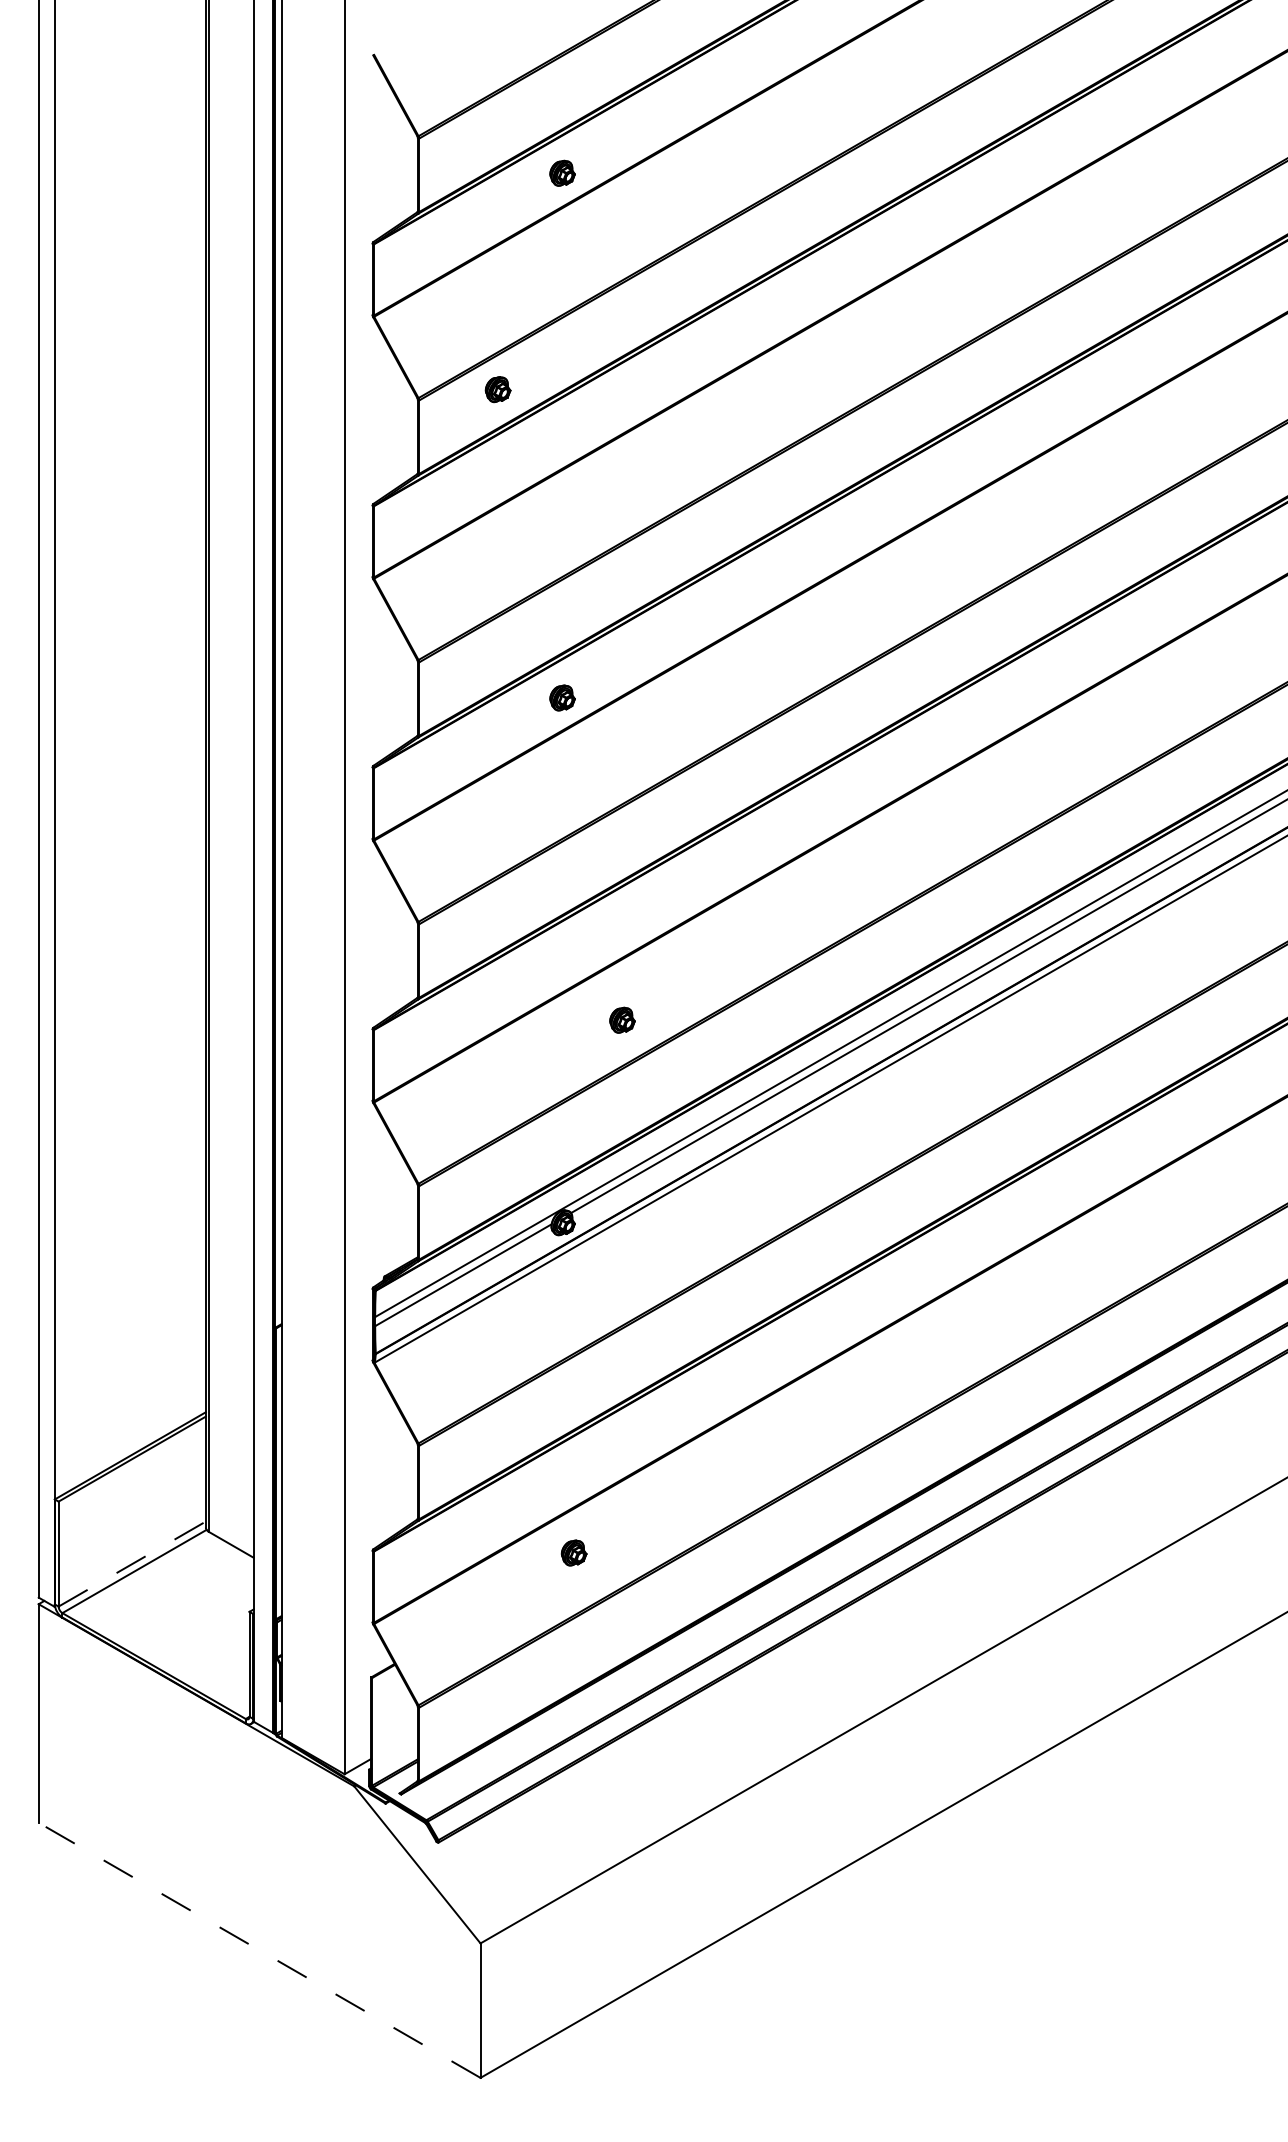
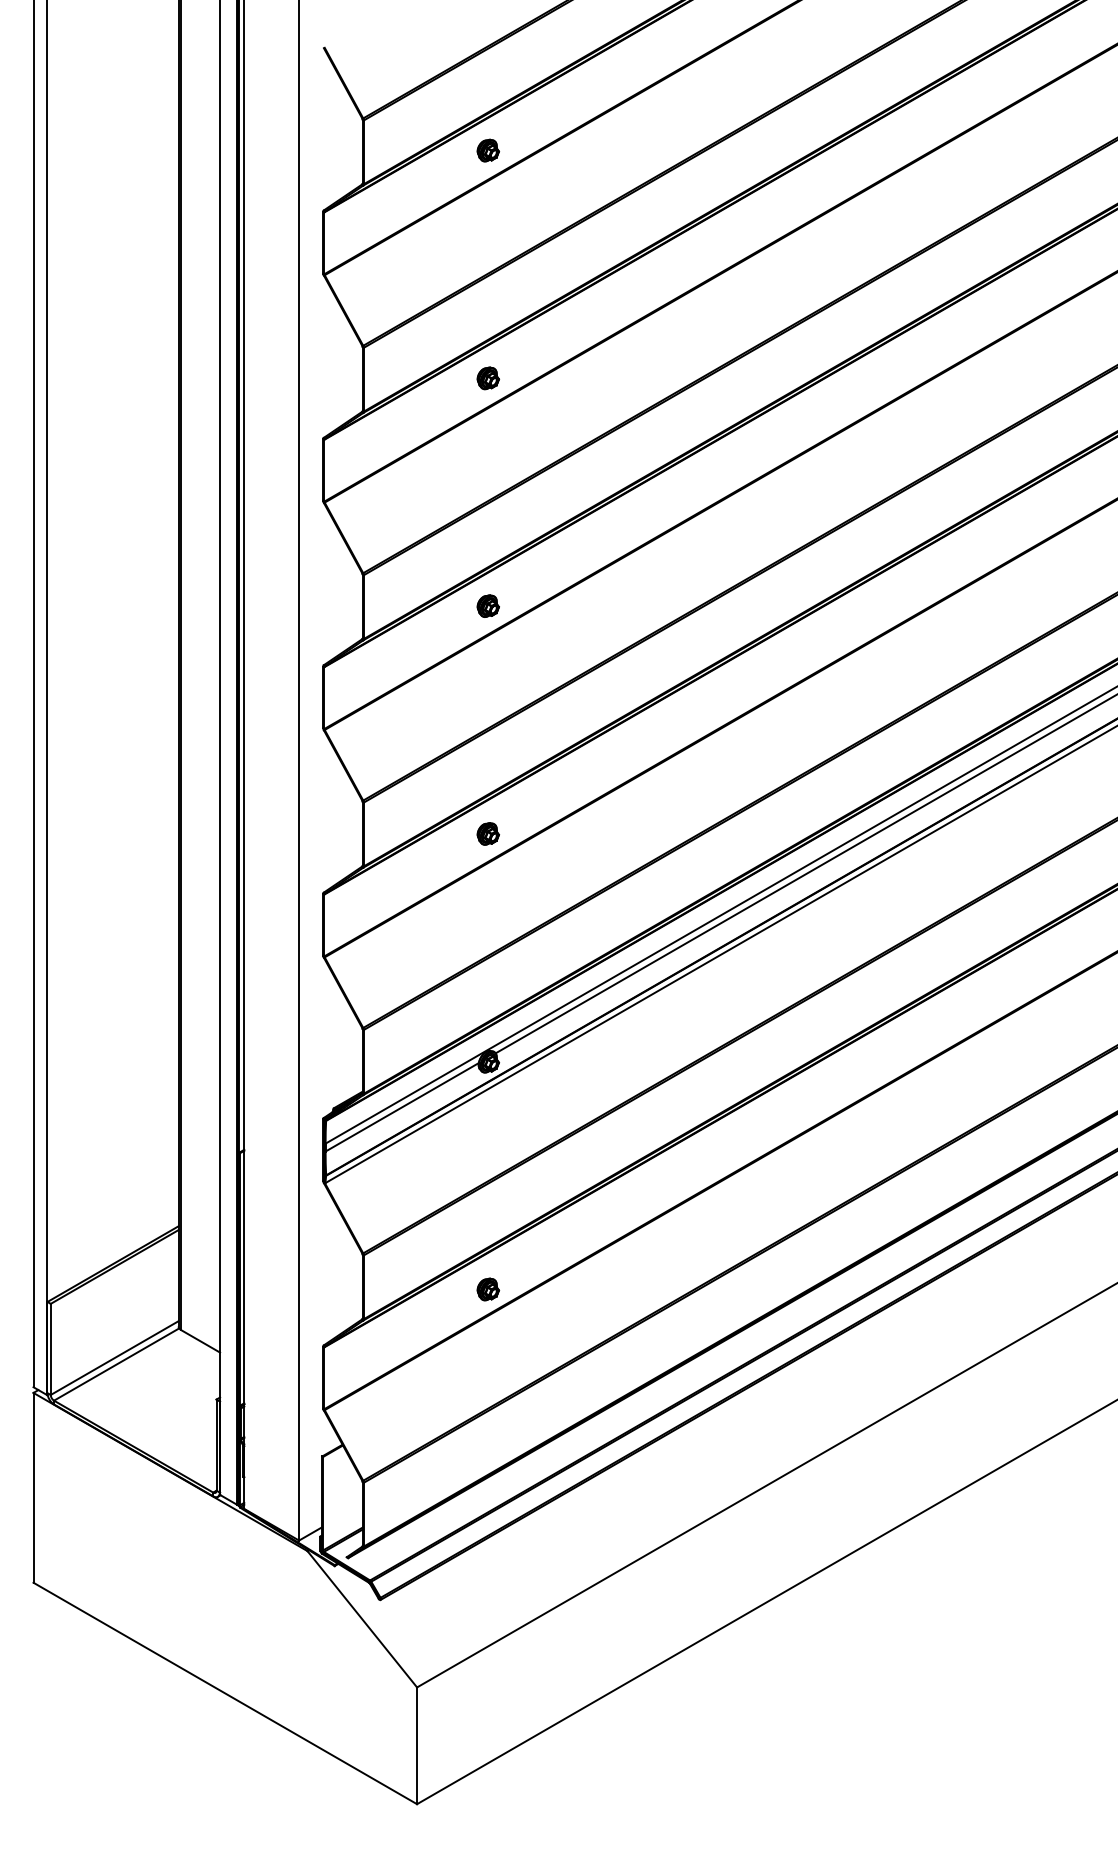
part: (498, 389) -> (488, 378), moved
part: (621, 1019) -> (487, 833), moved
part: (574, 1553) -> (488, 1289), moved
line: (132, 1564) -> (114, 1358), dashed -> solid
line: (258, 1950) -> (224, 1693), dashed -> solid

